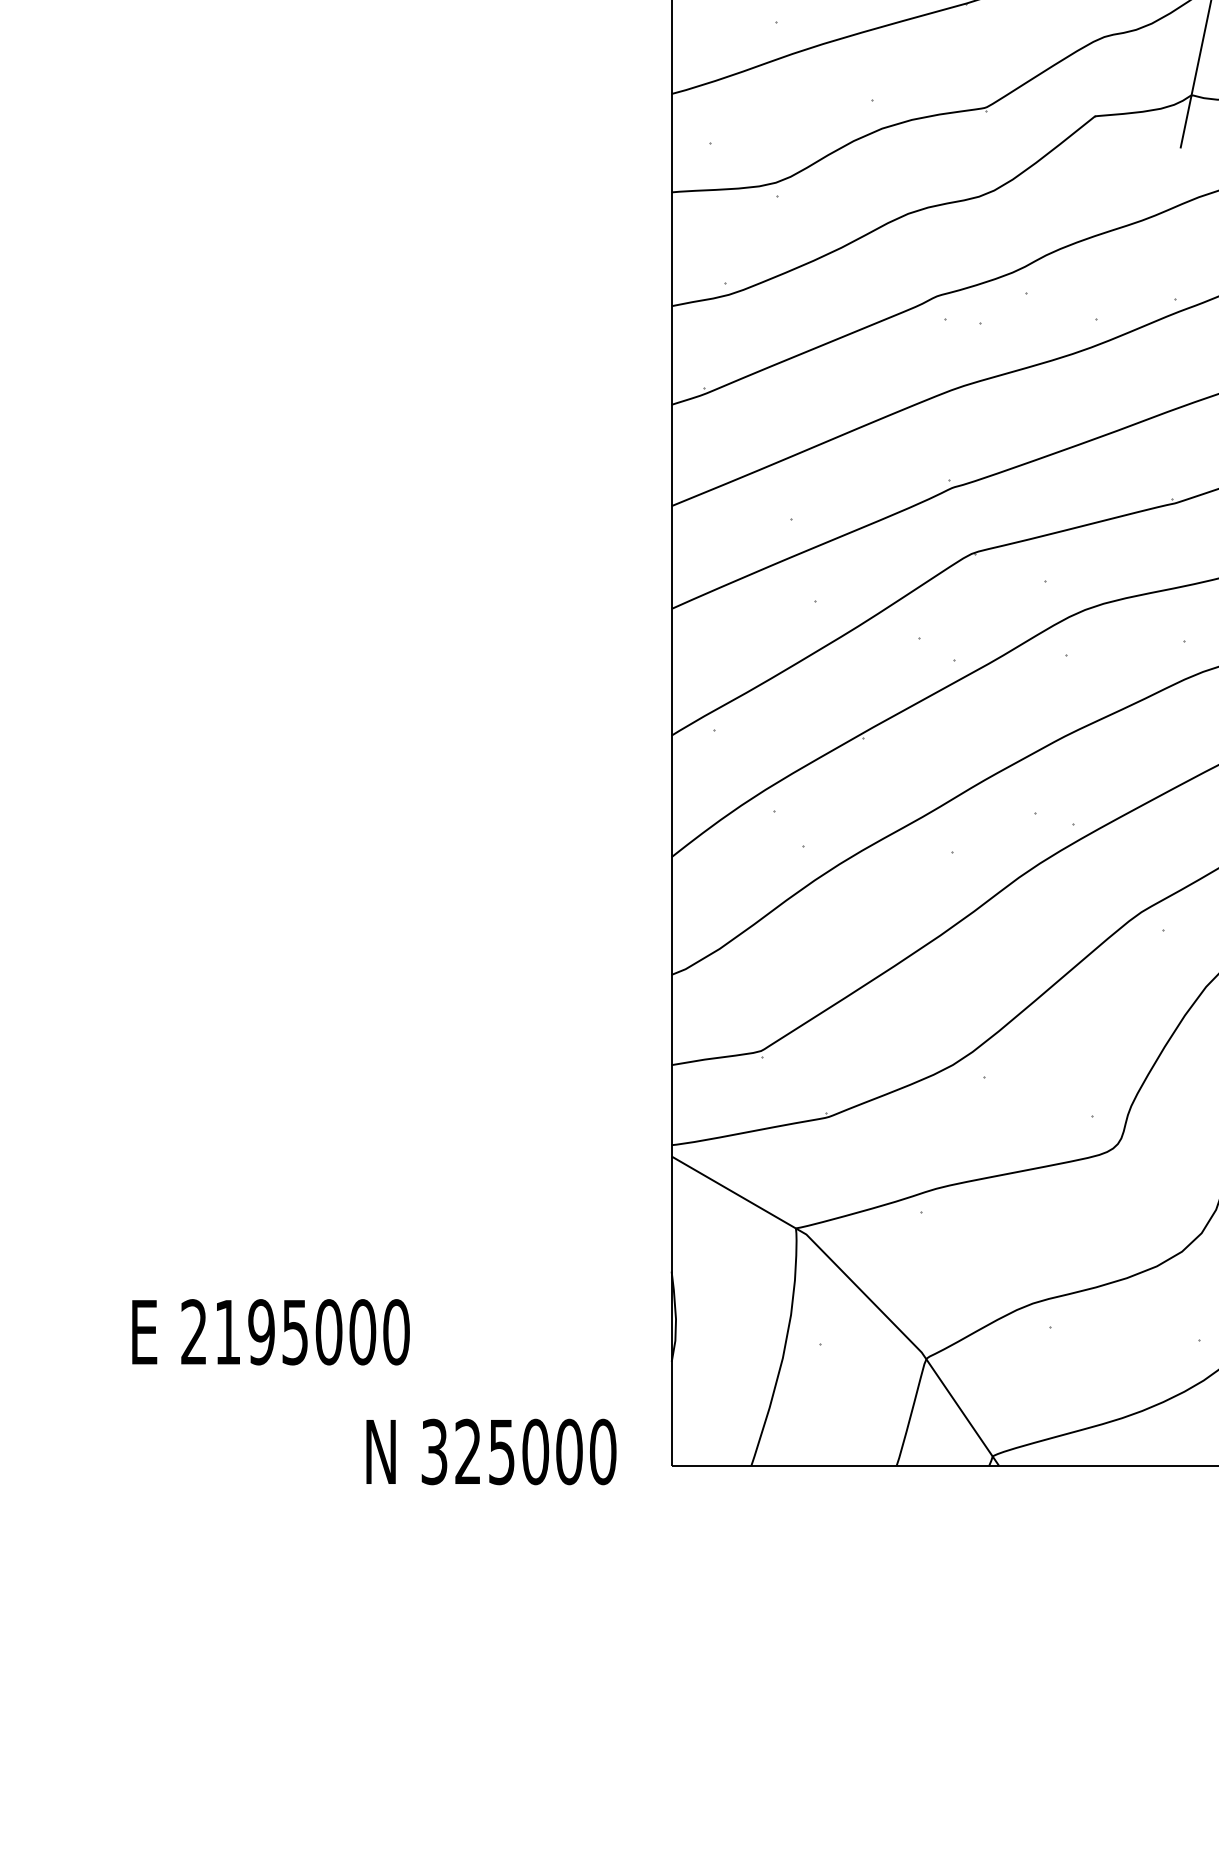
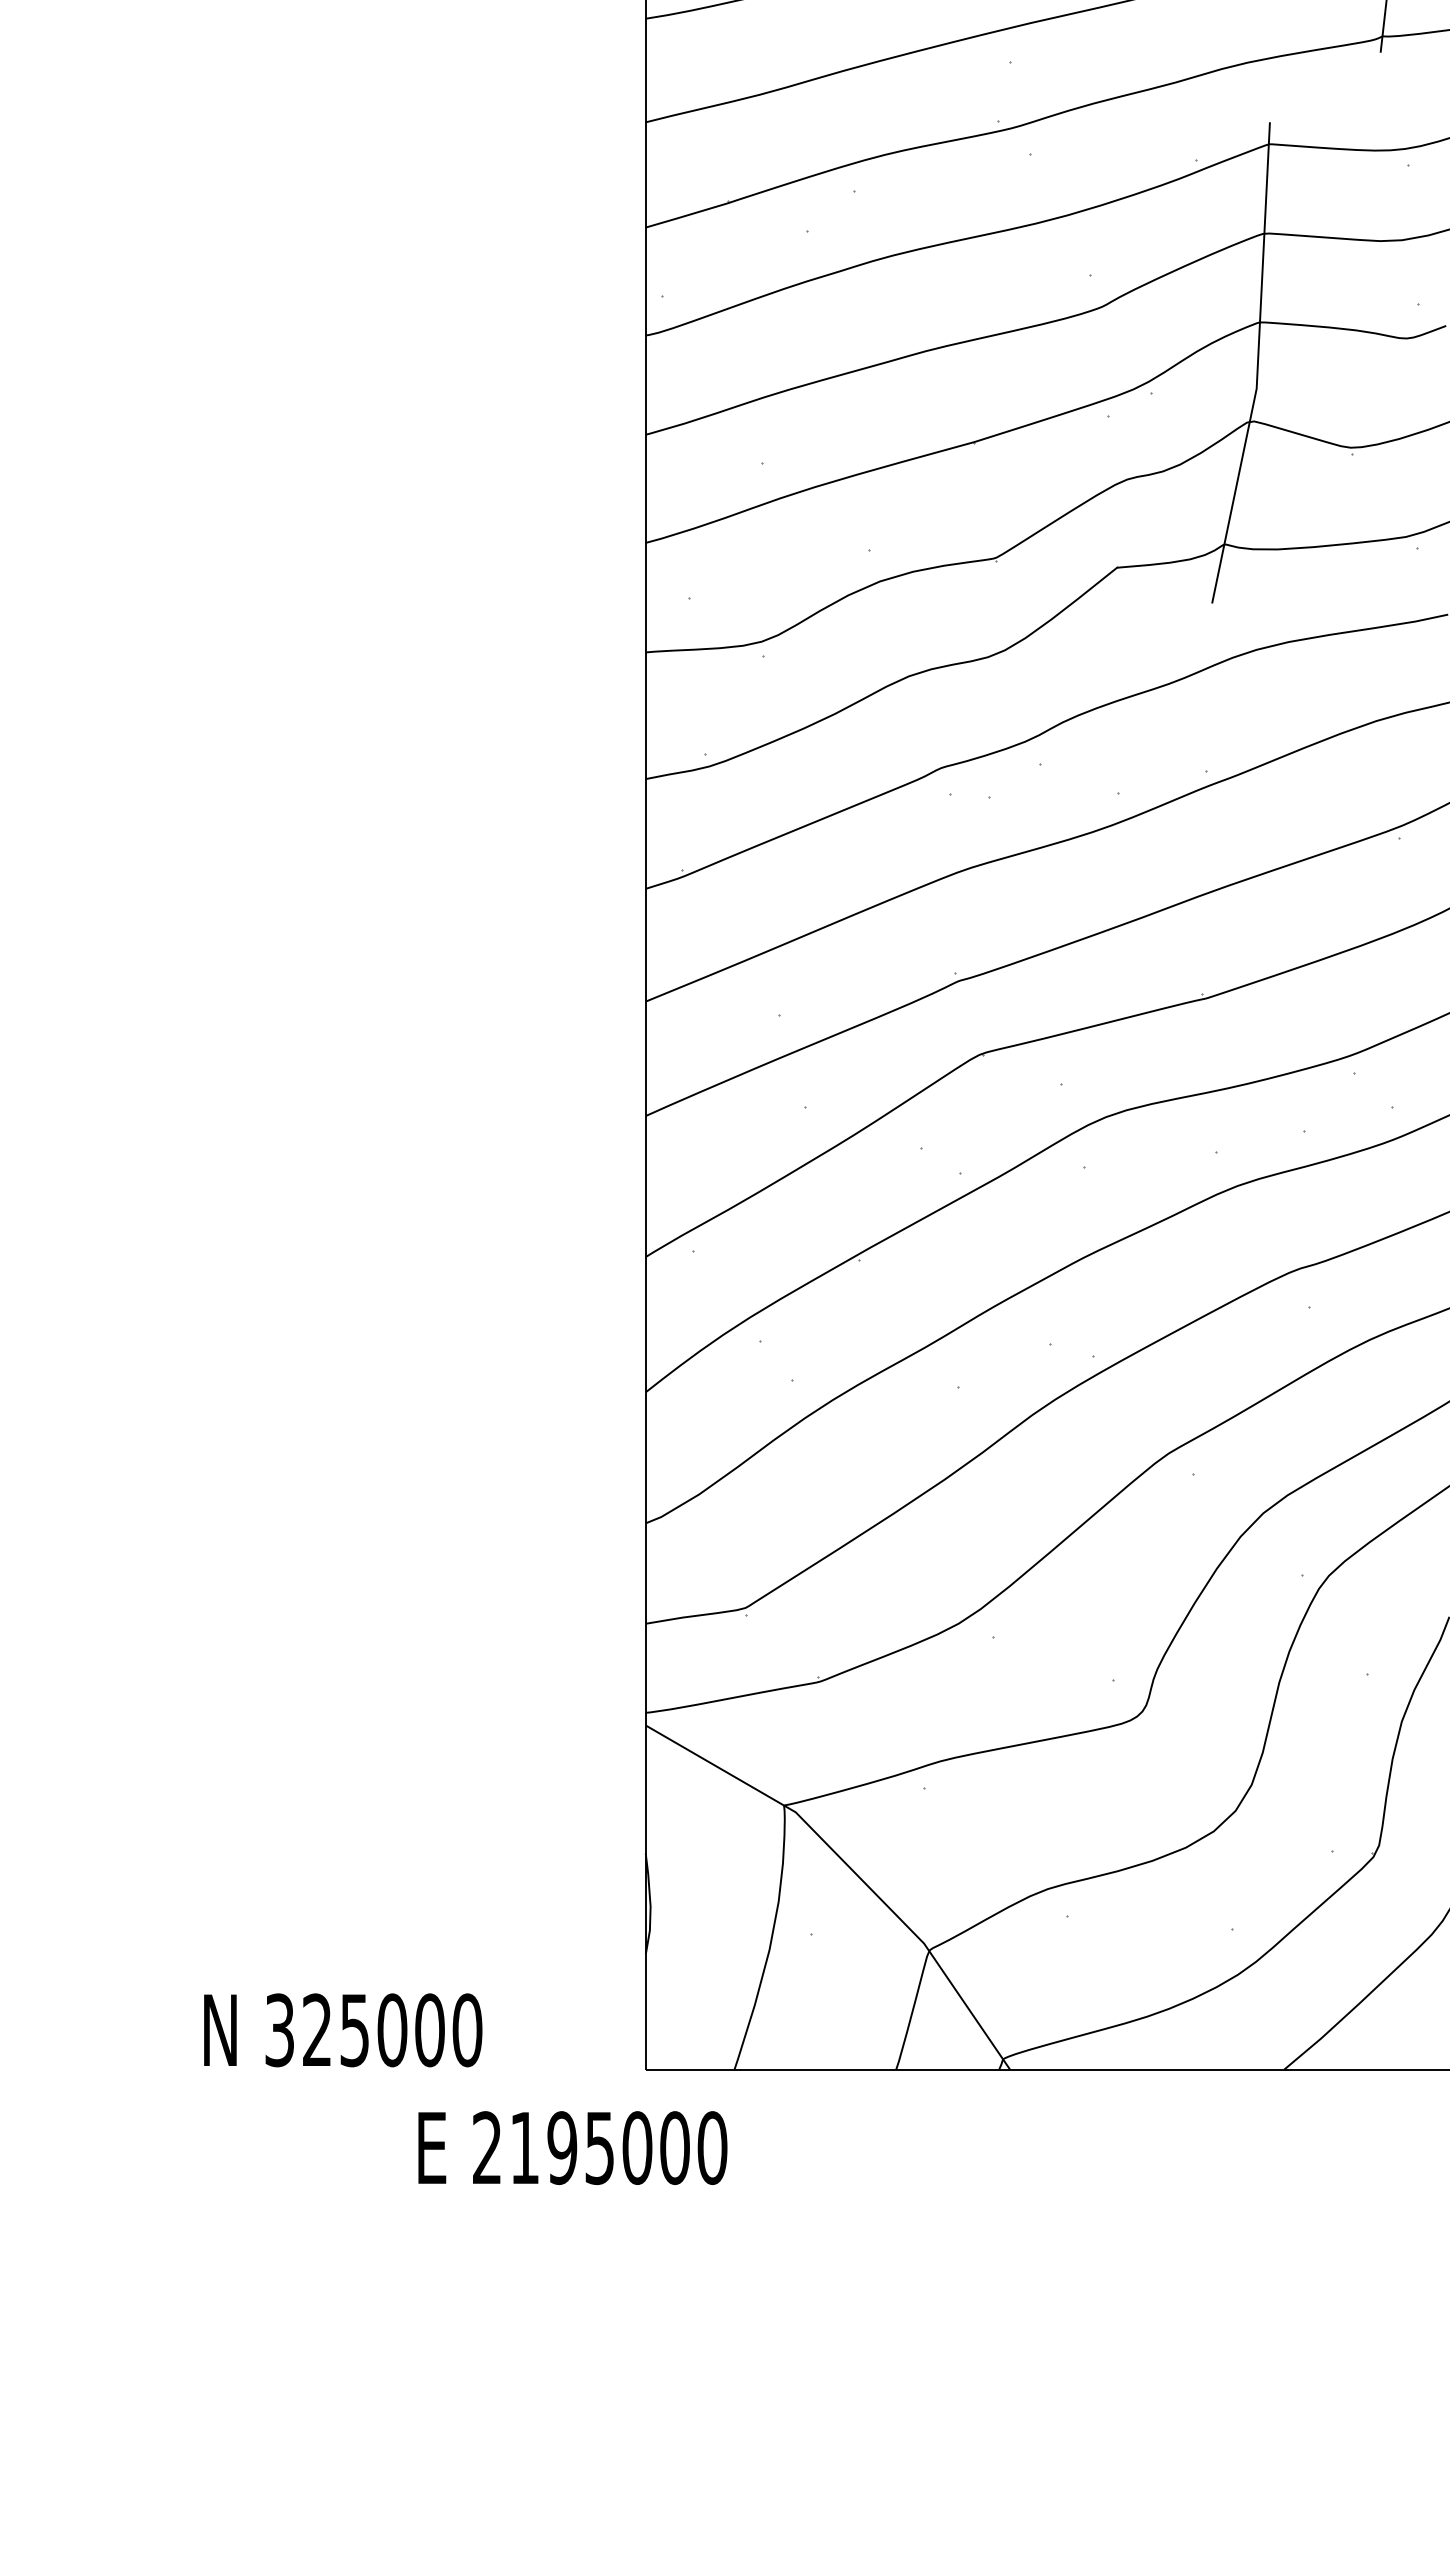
text: (270, 1331) -> (572, 2147), moved
text: (491, 1452) -> (343, 2030), moved

